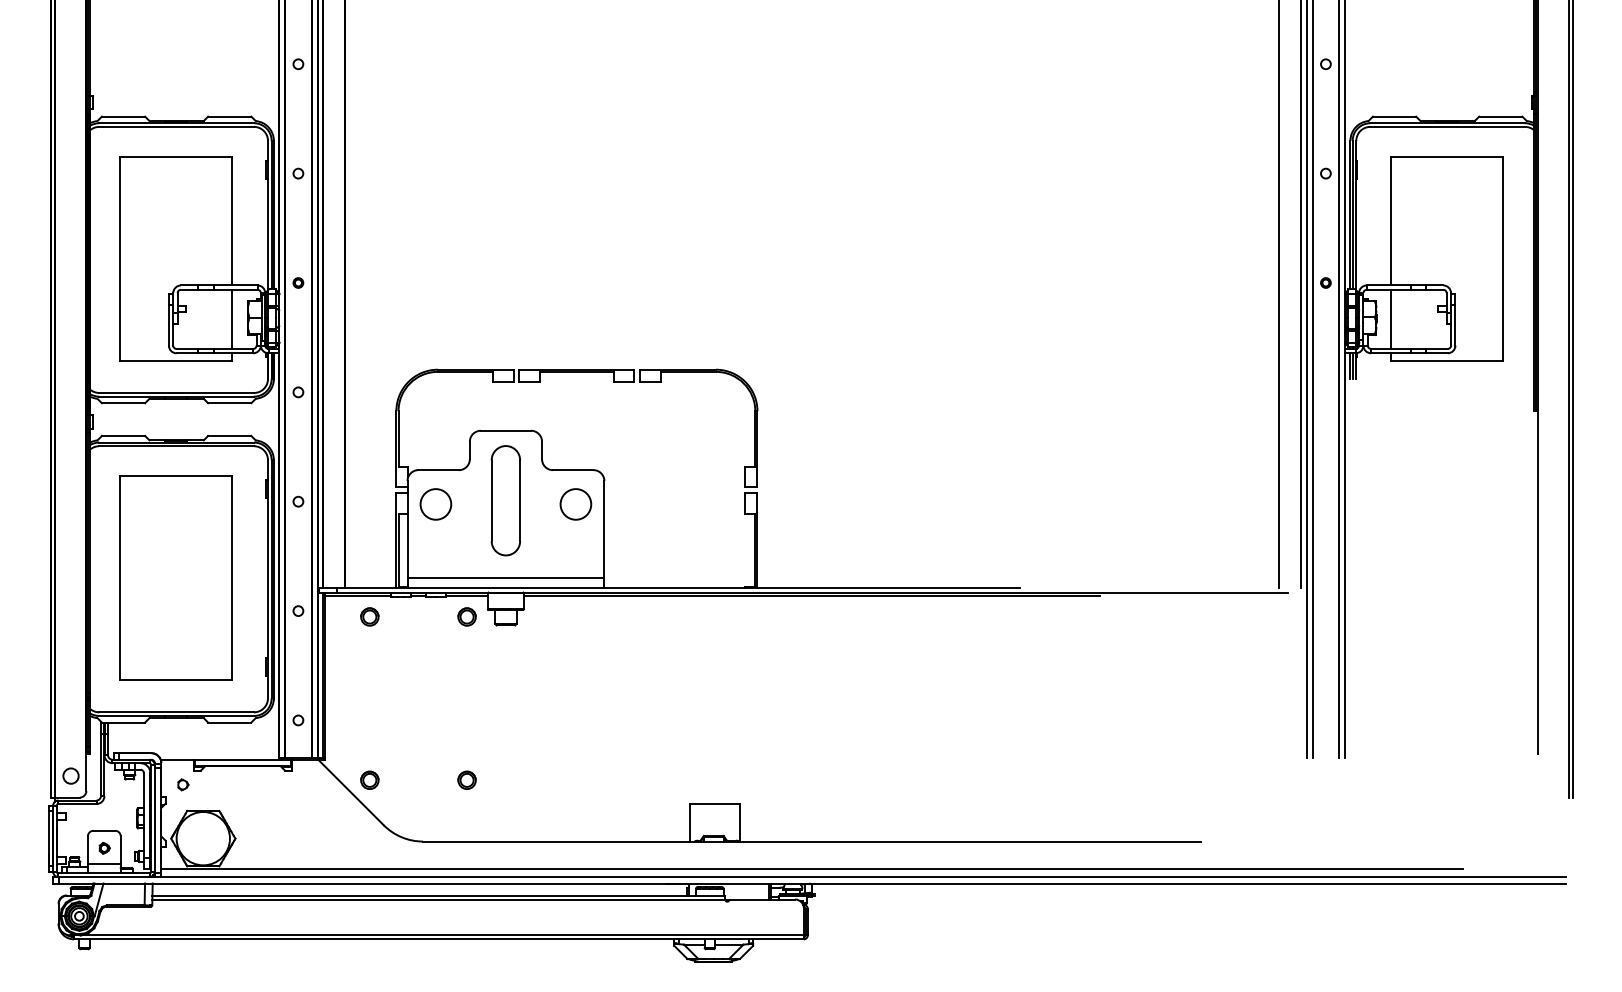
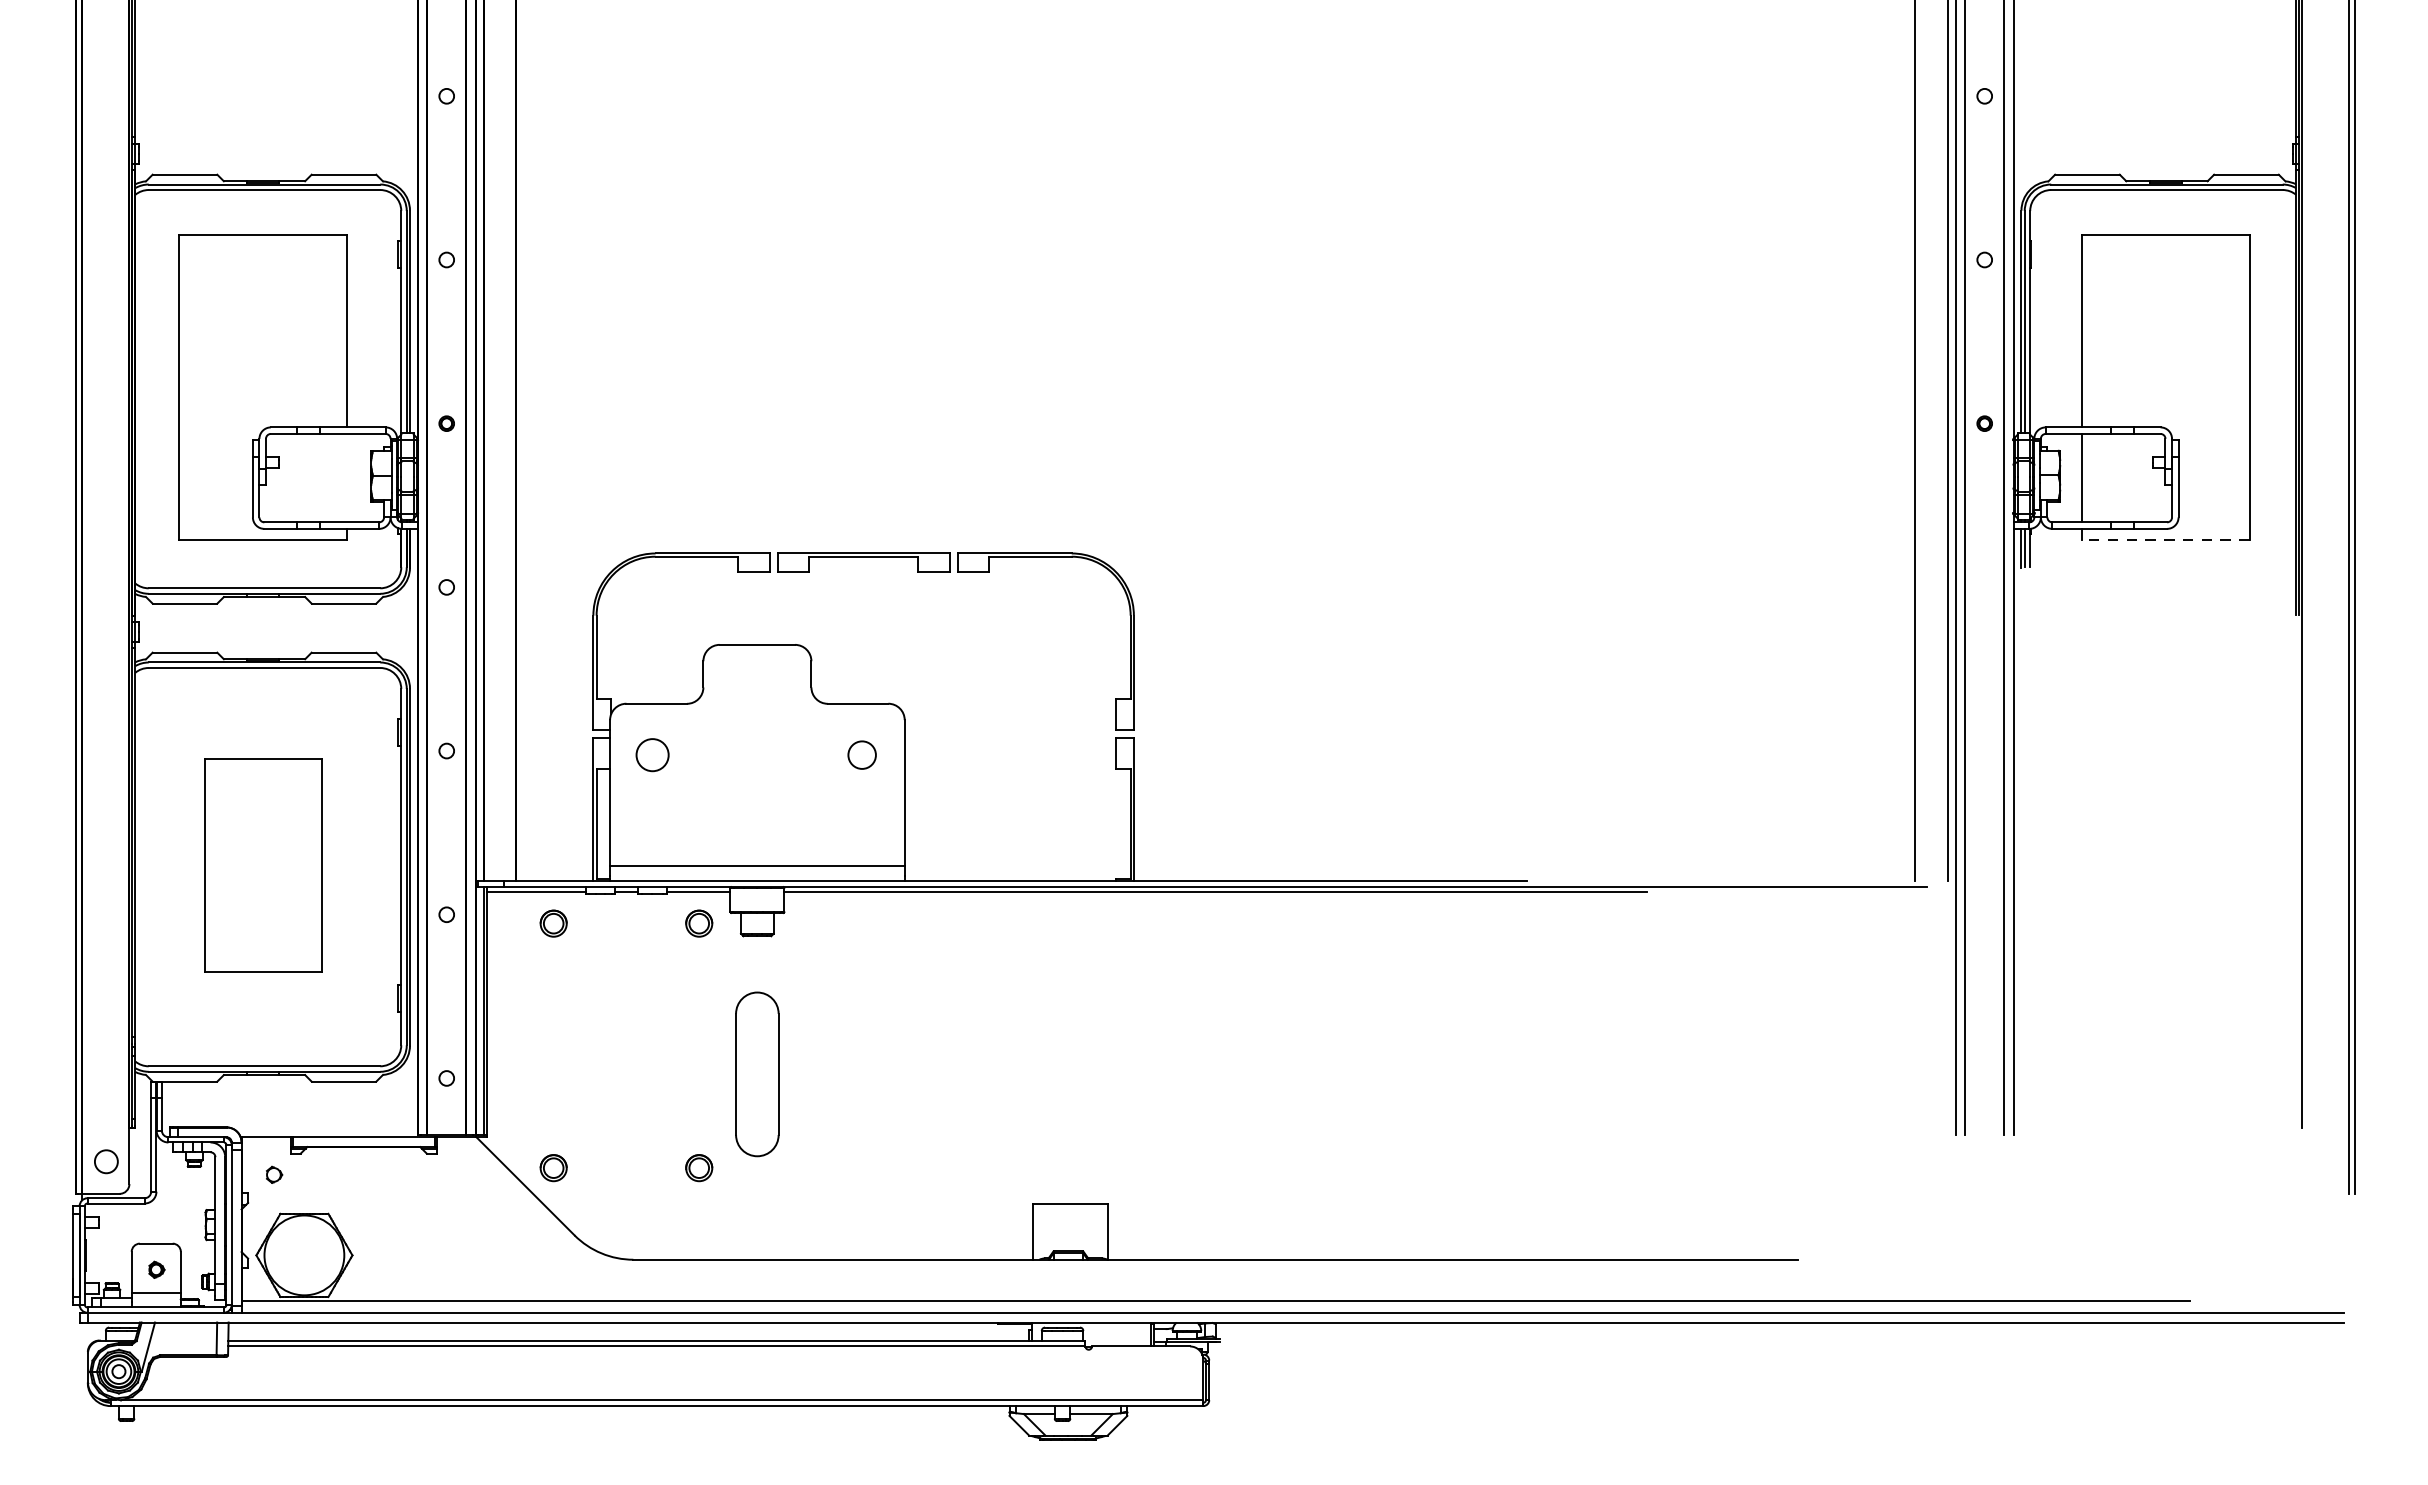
line: (231, 318) -> (346, 476), removed
line: (1446, 360) -> (2165, 539), solid -> dashed
part: (505, 500) -> (756, 1074), moved
circle: (435, 504) -> (651, 755), size x0.7
circle: (575, 504) -> (861, 755), size x0.6
part: (175, 577) -> (262, 864), size x0.7

